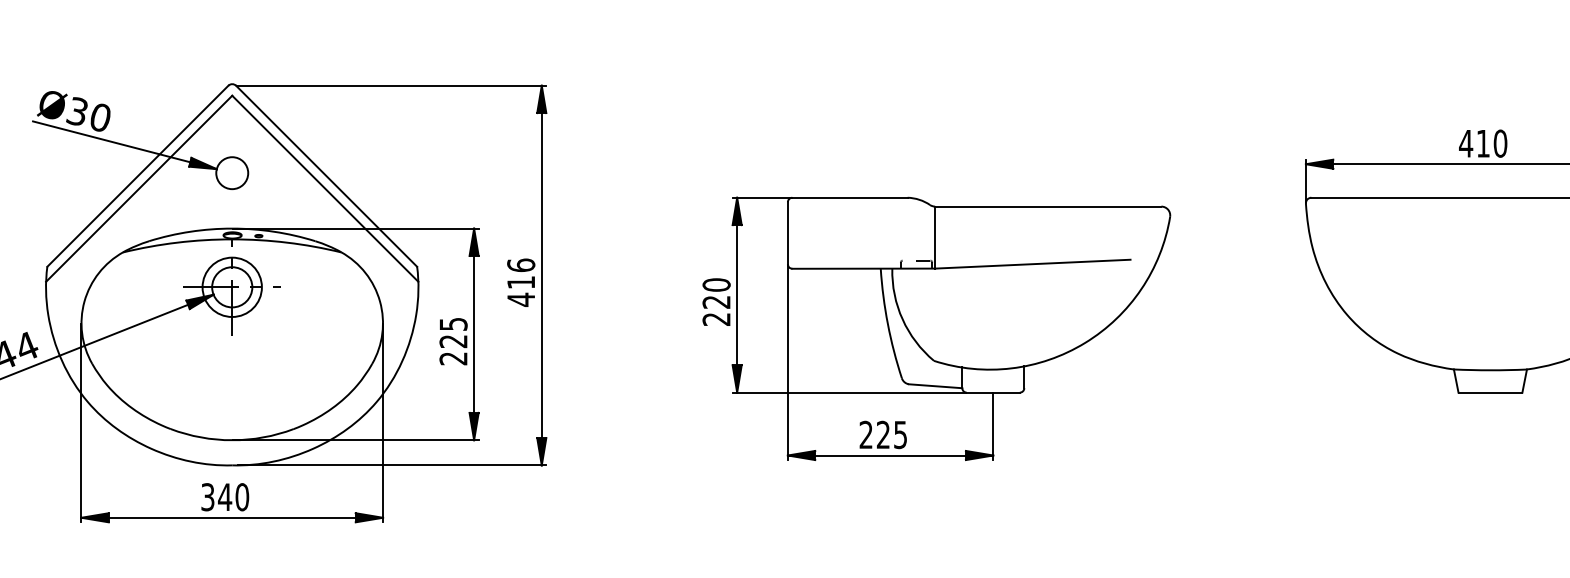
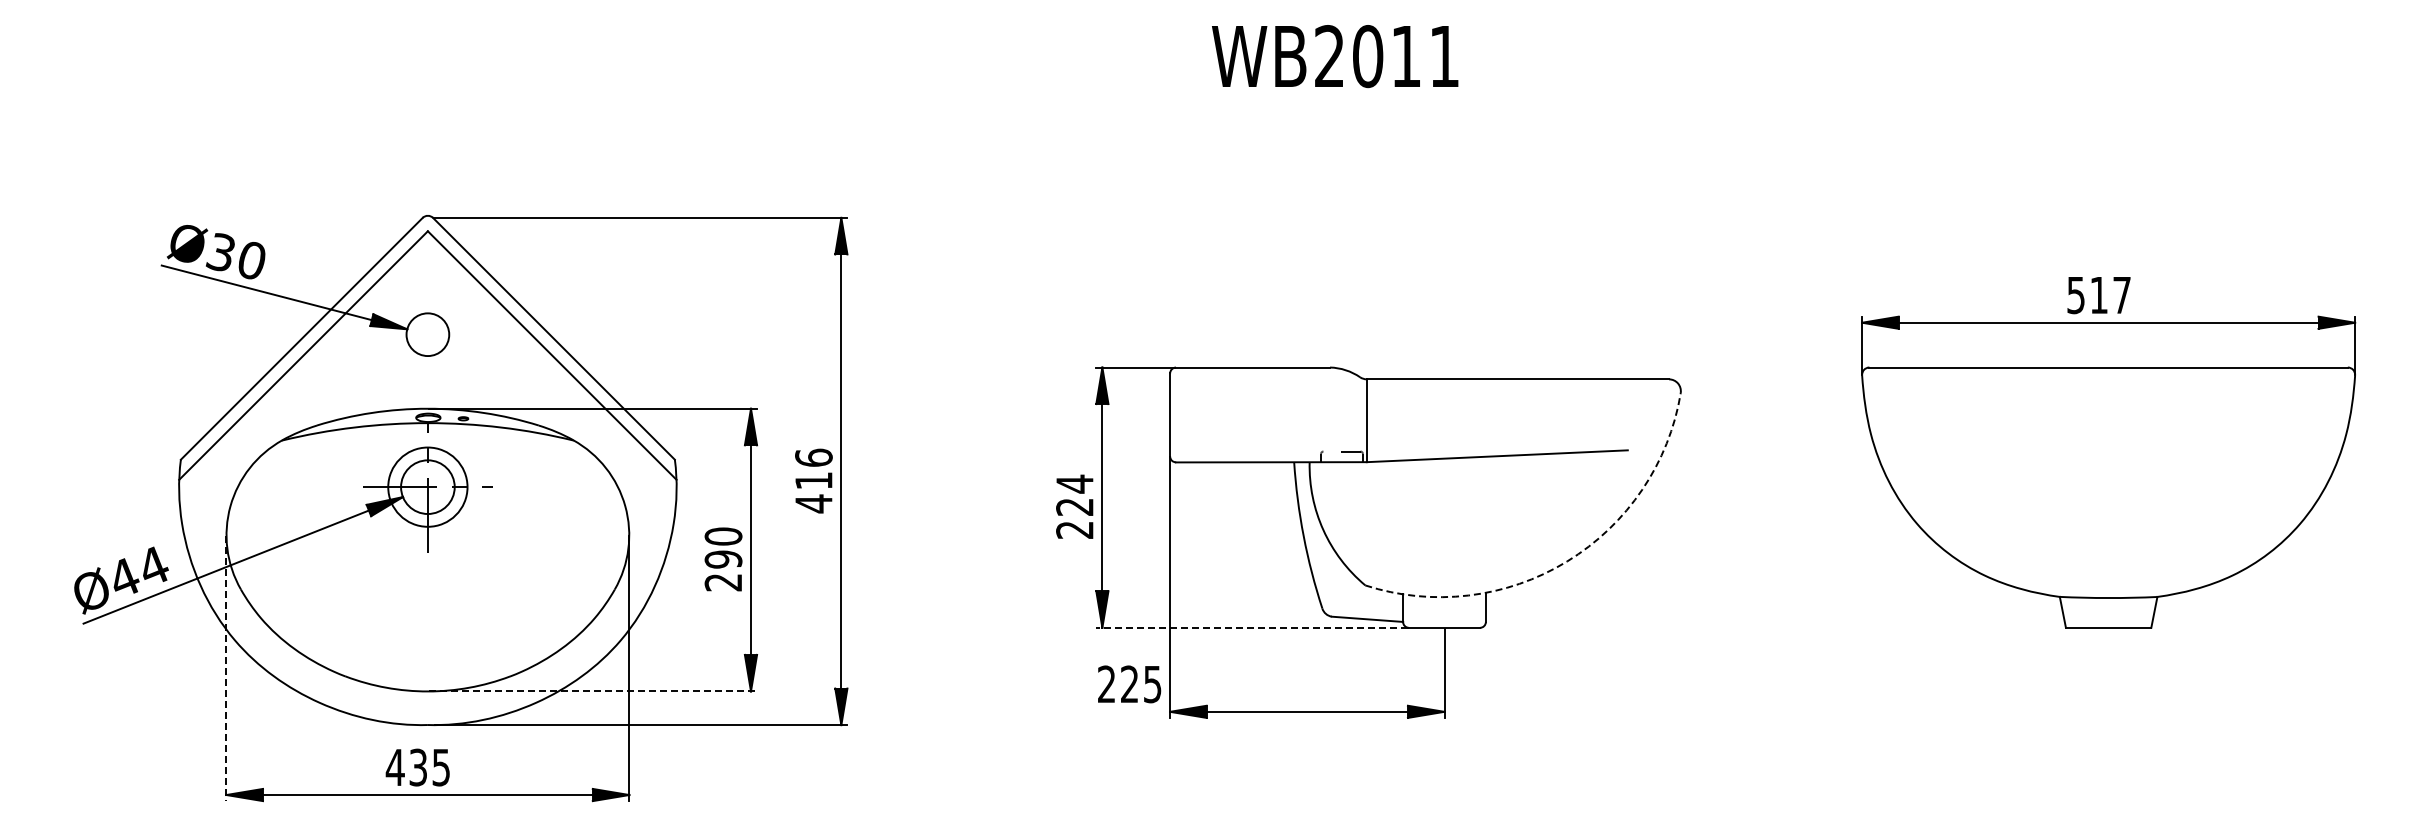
text: (1482, 143) -> (2098, 295), 410 -> 517
text: (716, 284) -> (1074, 483), 220 -> 224
text: (453, 332) -> (723, 547), 225 -> 290
arc: (1085, 342) -> (1567, 561), solid -> dashed
line: (849, 392) -> (1252, 627), solid -> dashed
line: (81, 423) -> (226, 668), solid -> dashed
text: (883, 435) -> (1129, 684), moved
line: (356, 440) -> (593, 691), solid -> dashed
text: (224, 497) -> (417, 767), 340 -> 435

